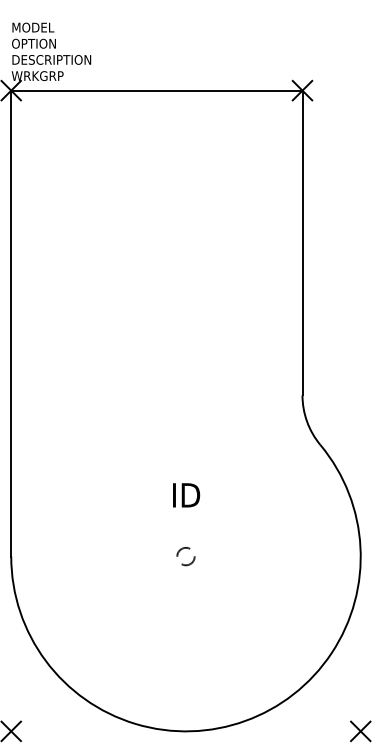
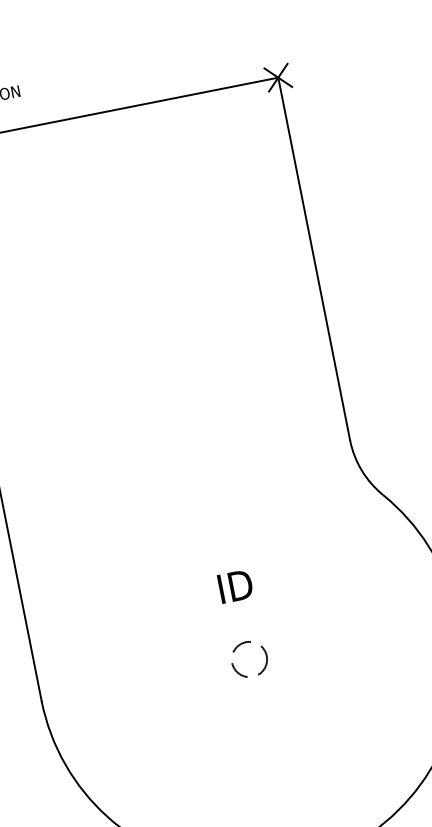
circle: (185, 556) -> (248, 659), size x1.67

